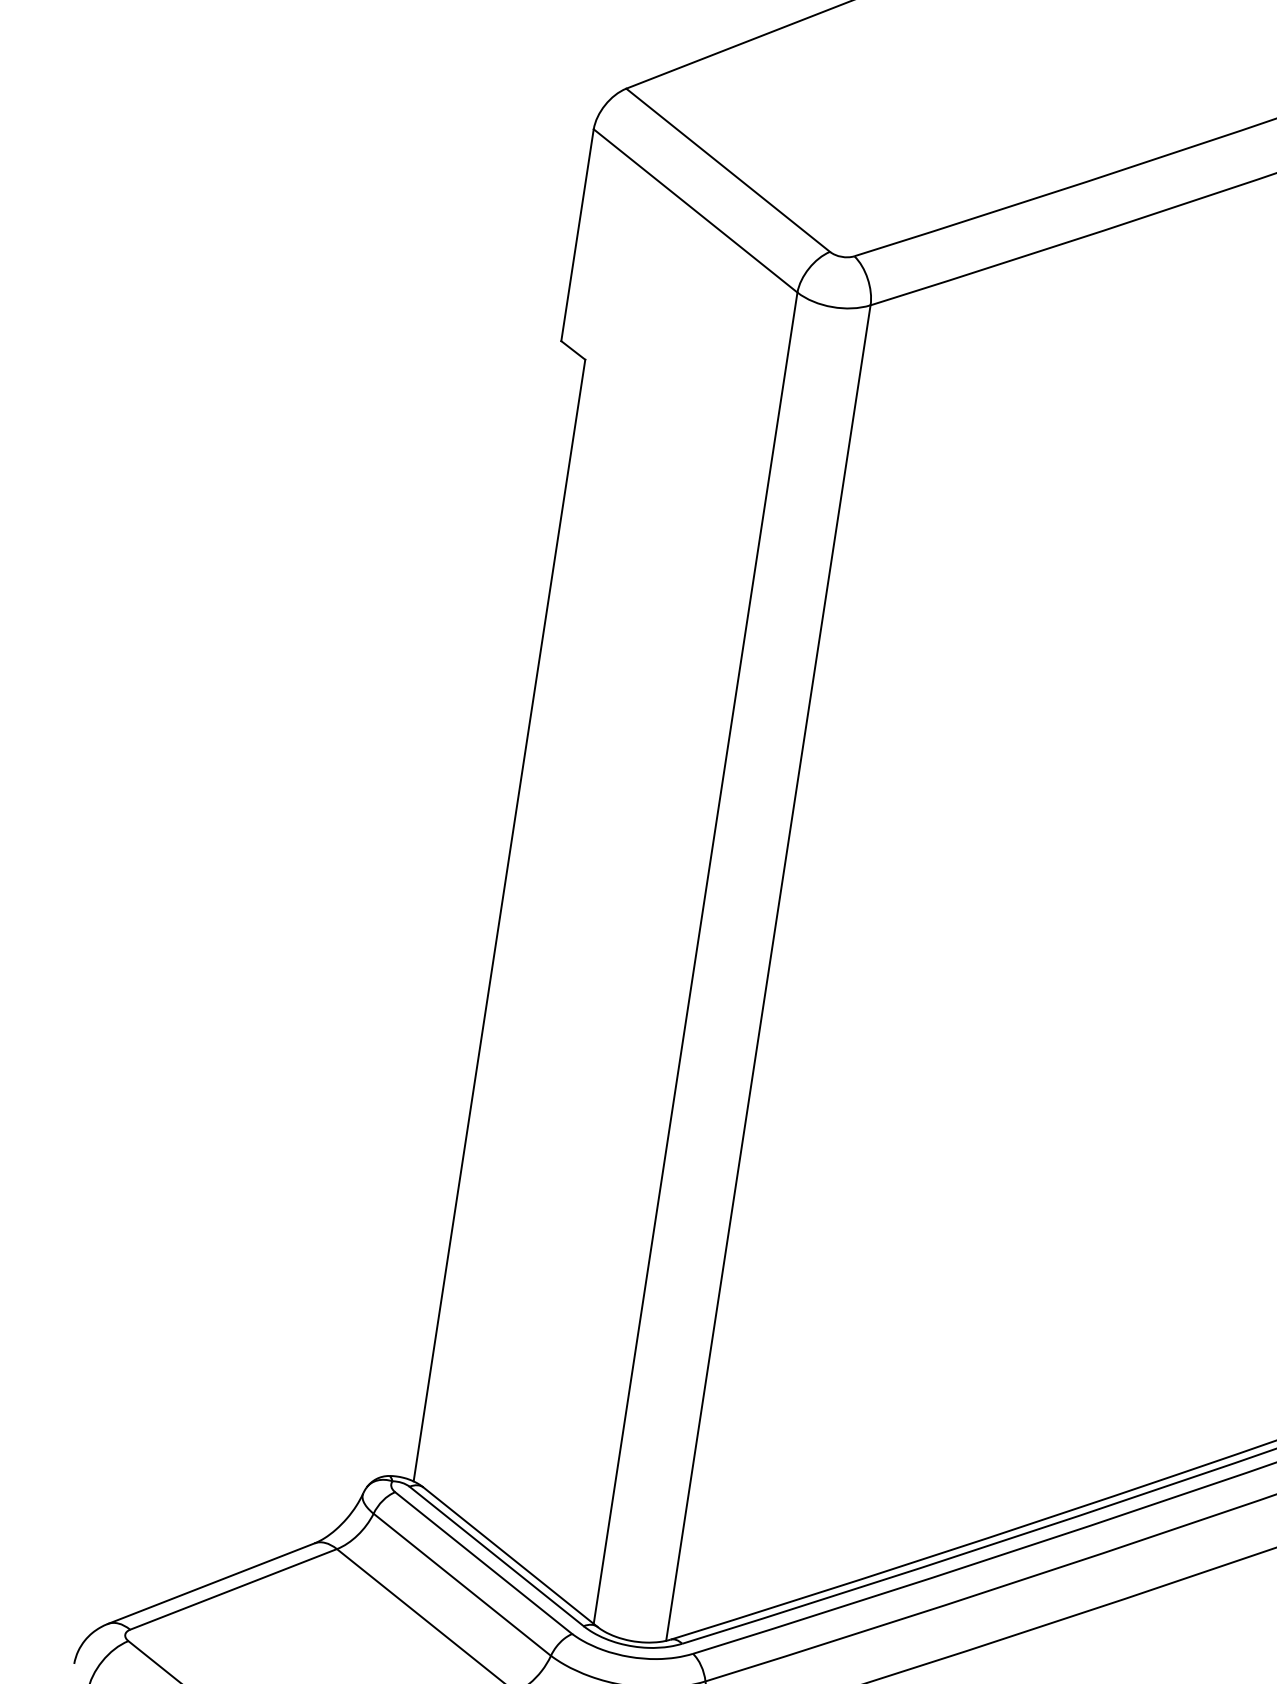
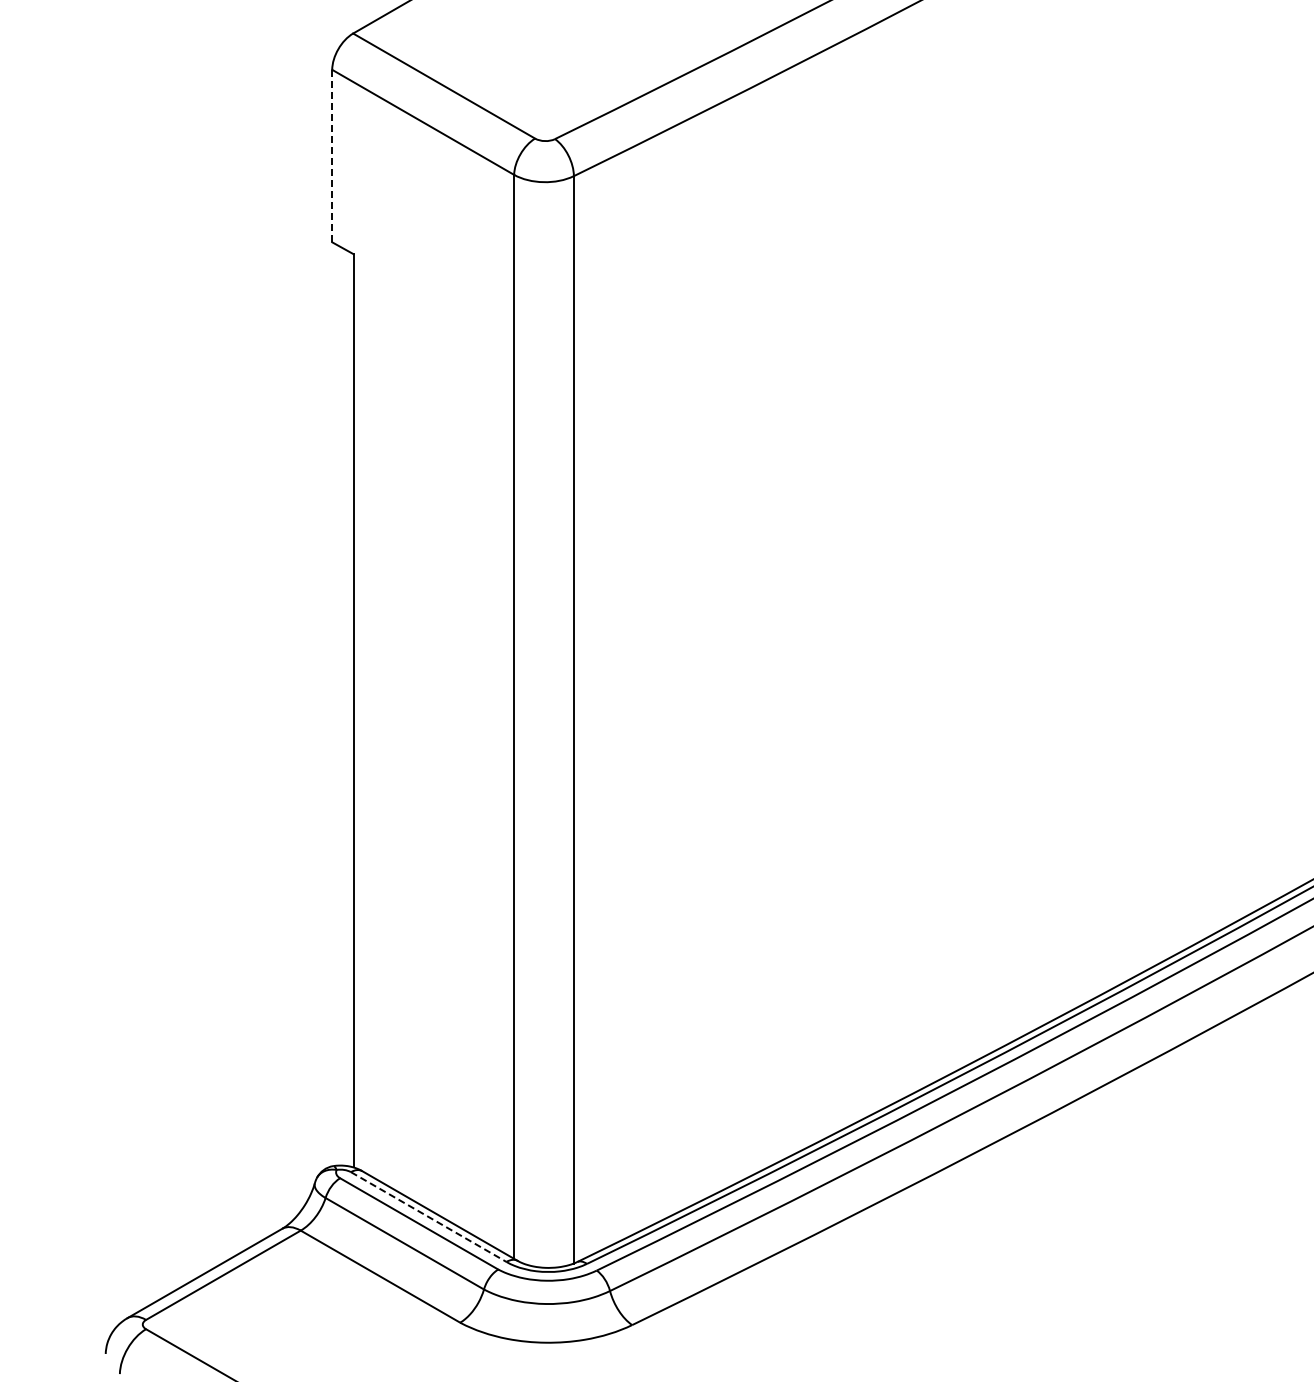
line: (577, 235) -> (332, 156), solid -> dashed
line: (496, 1556) -> (428, 1217), solid -> dashed

